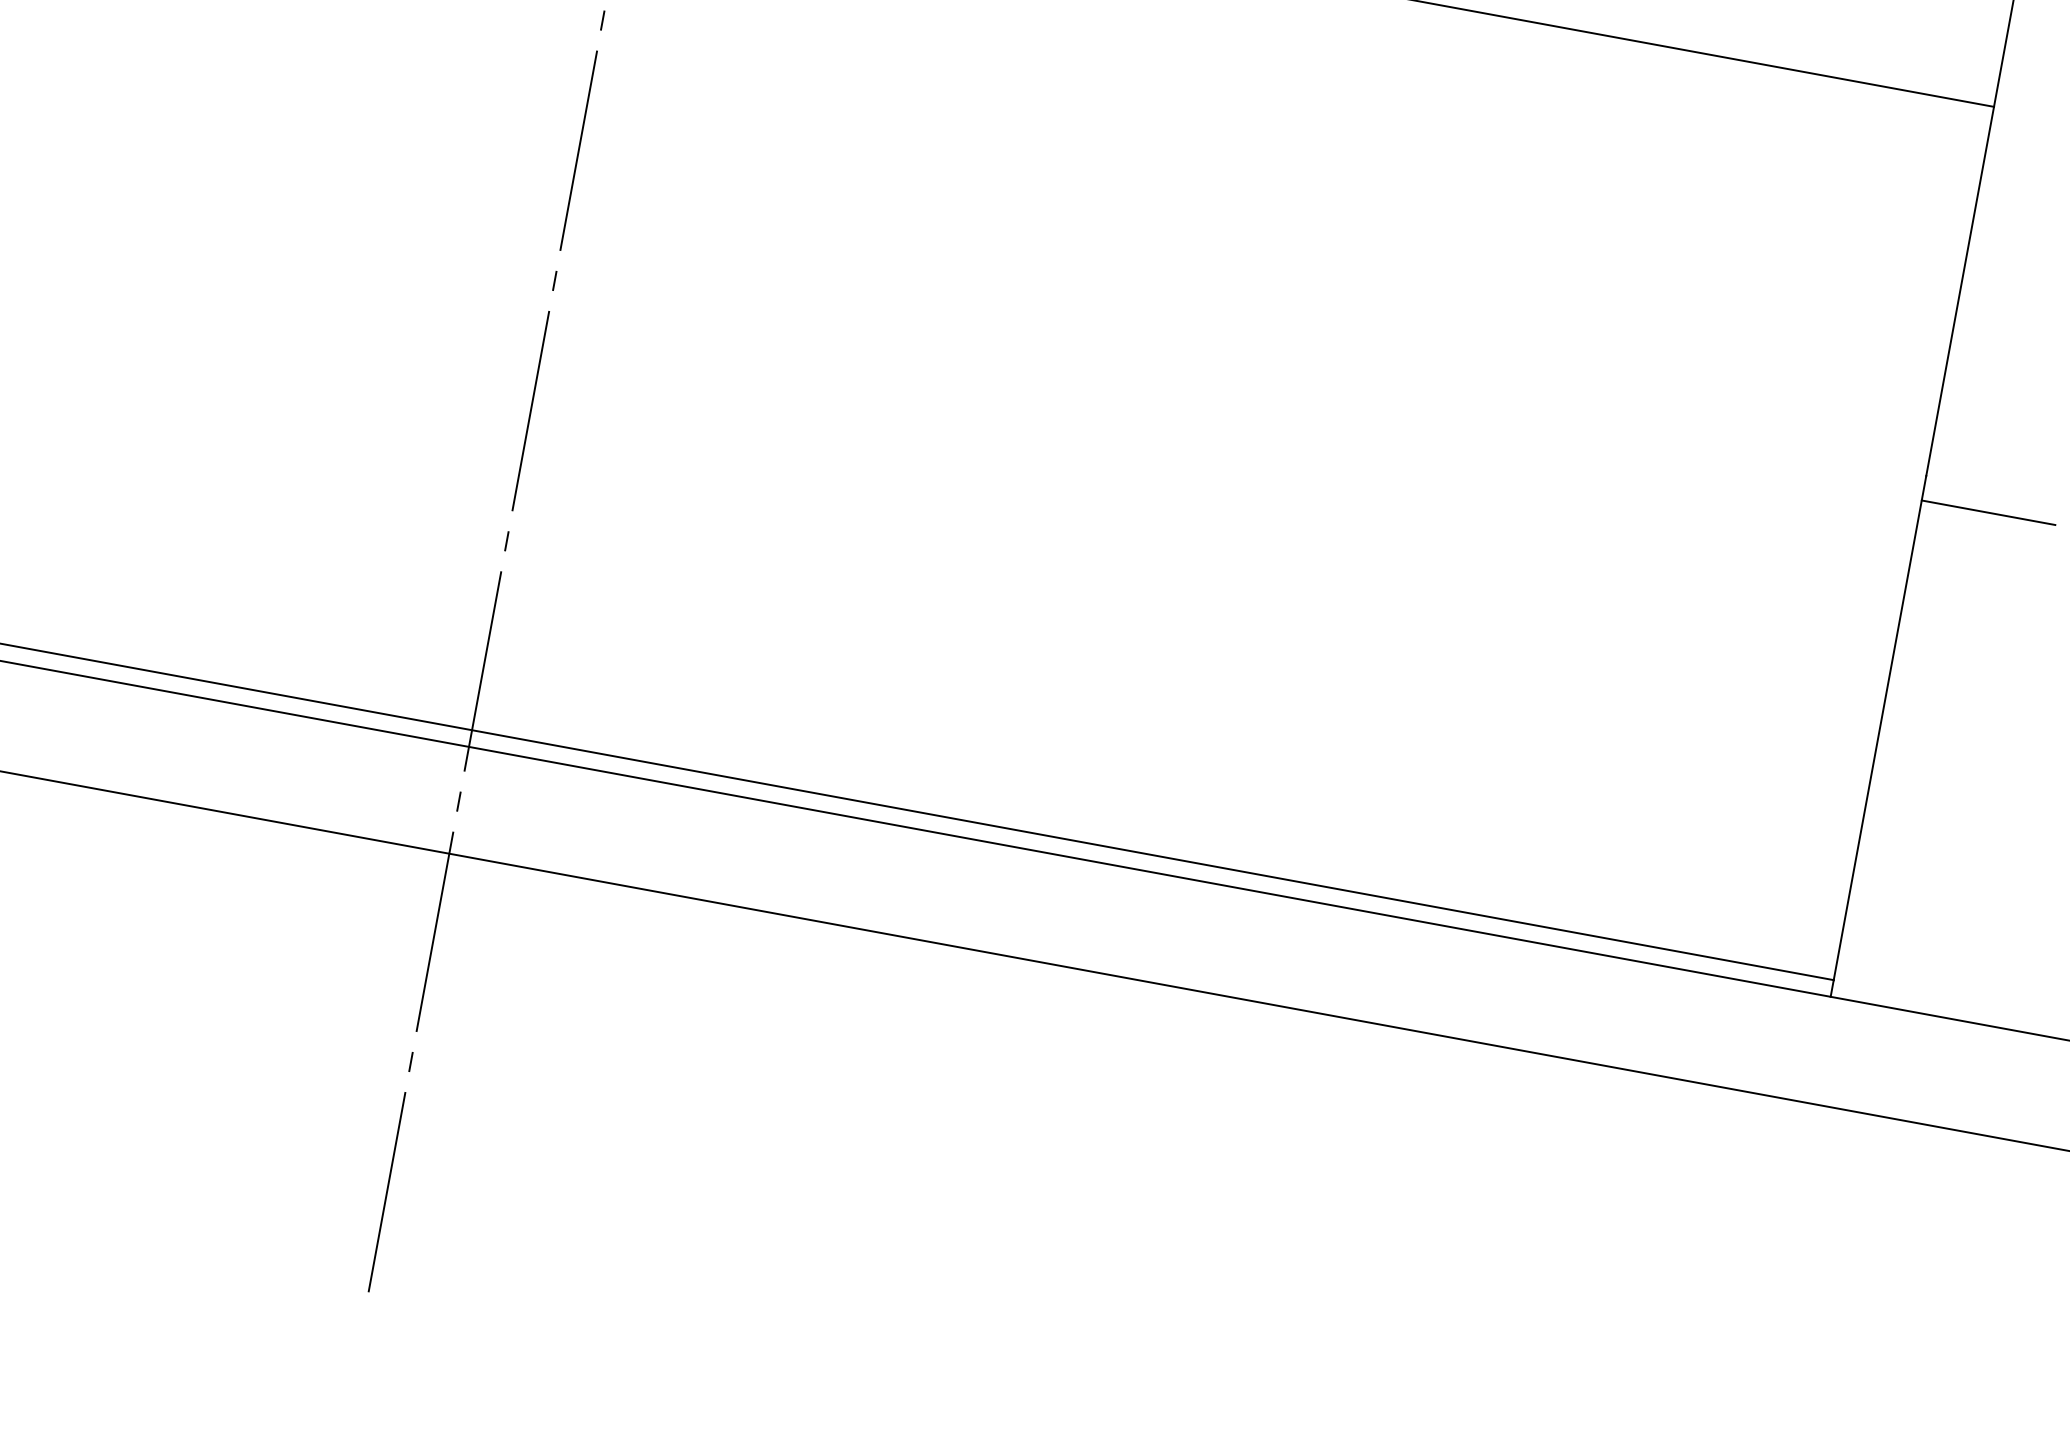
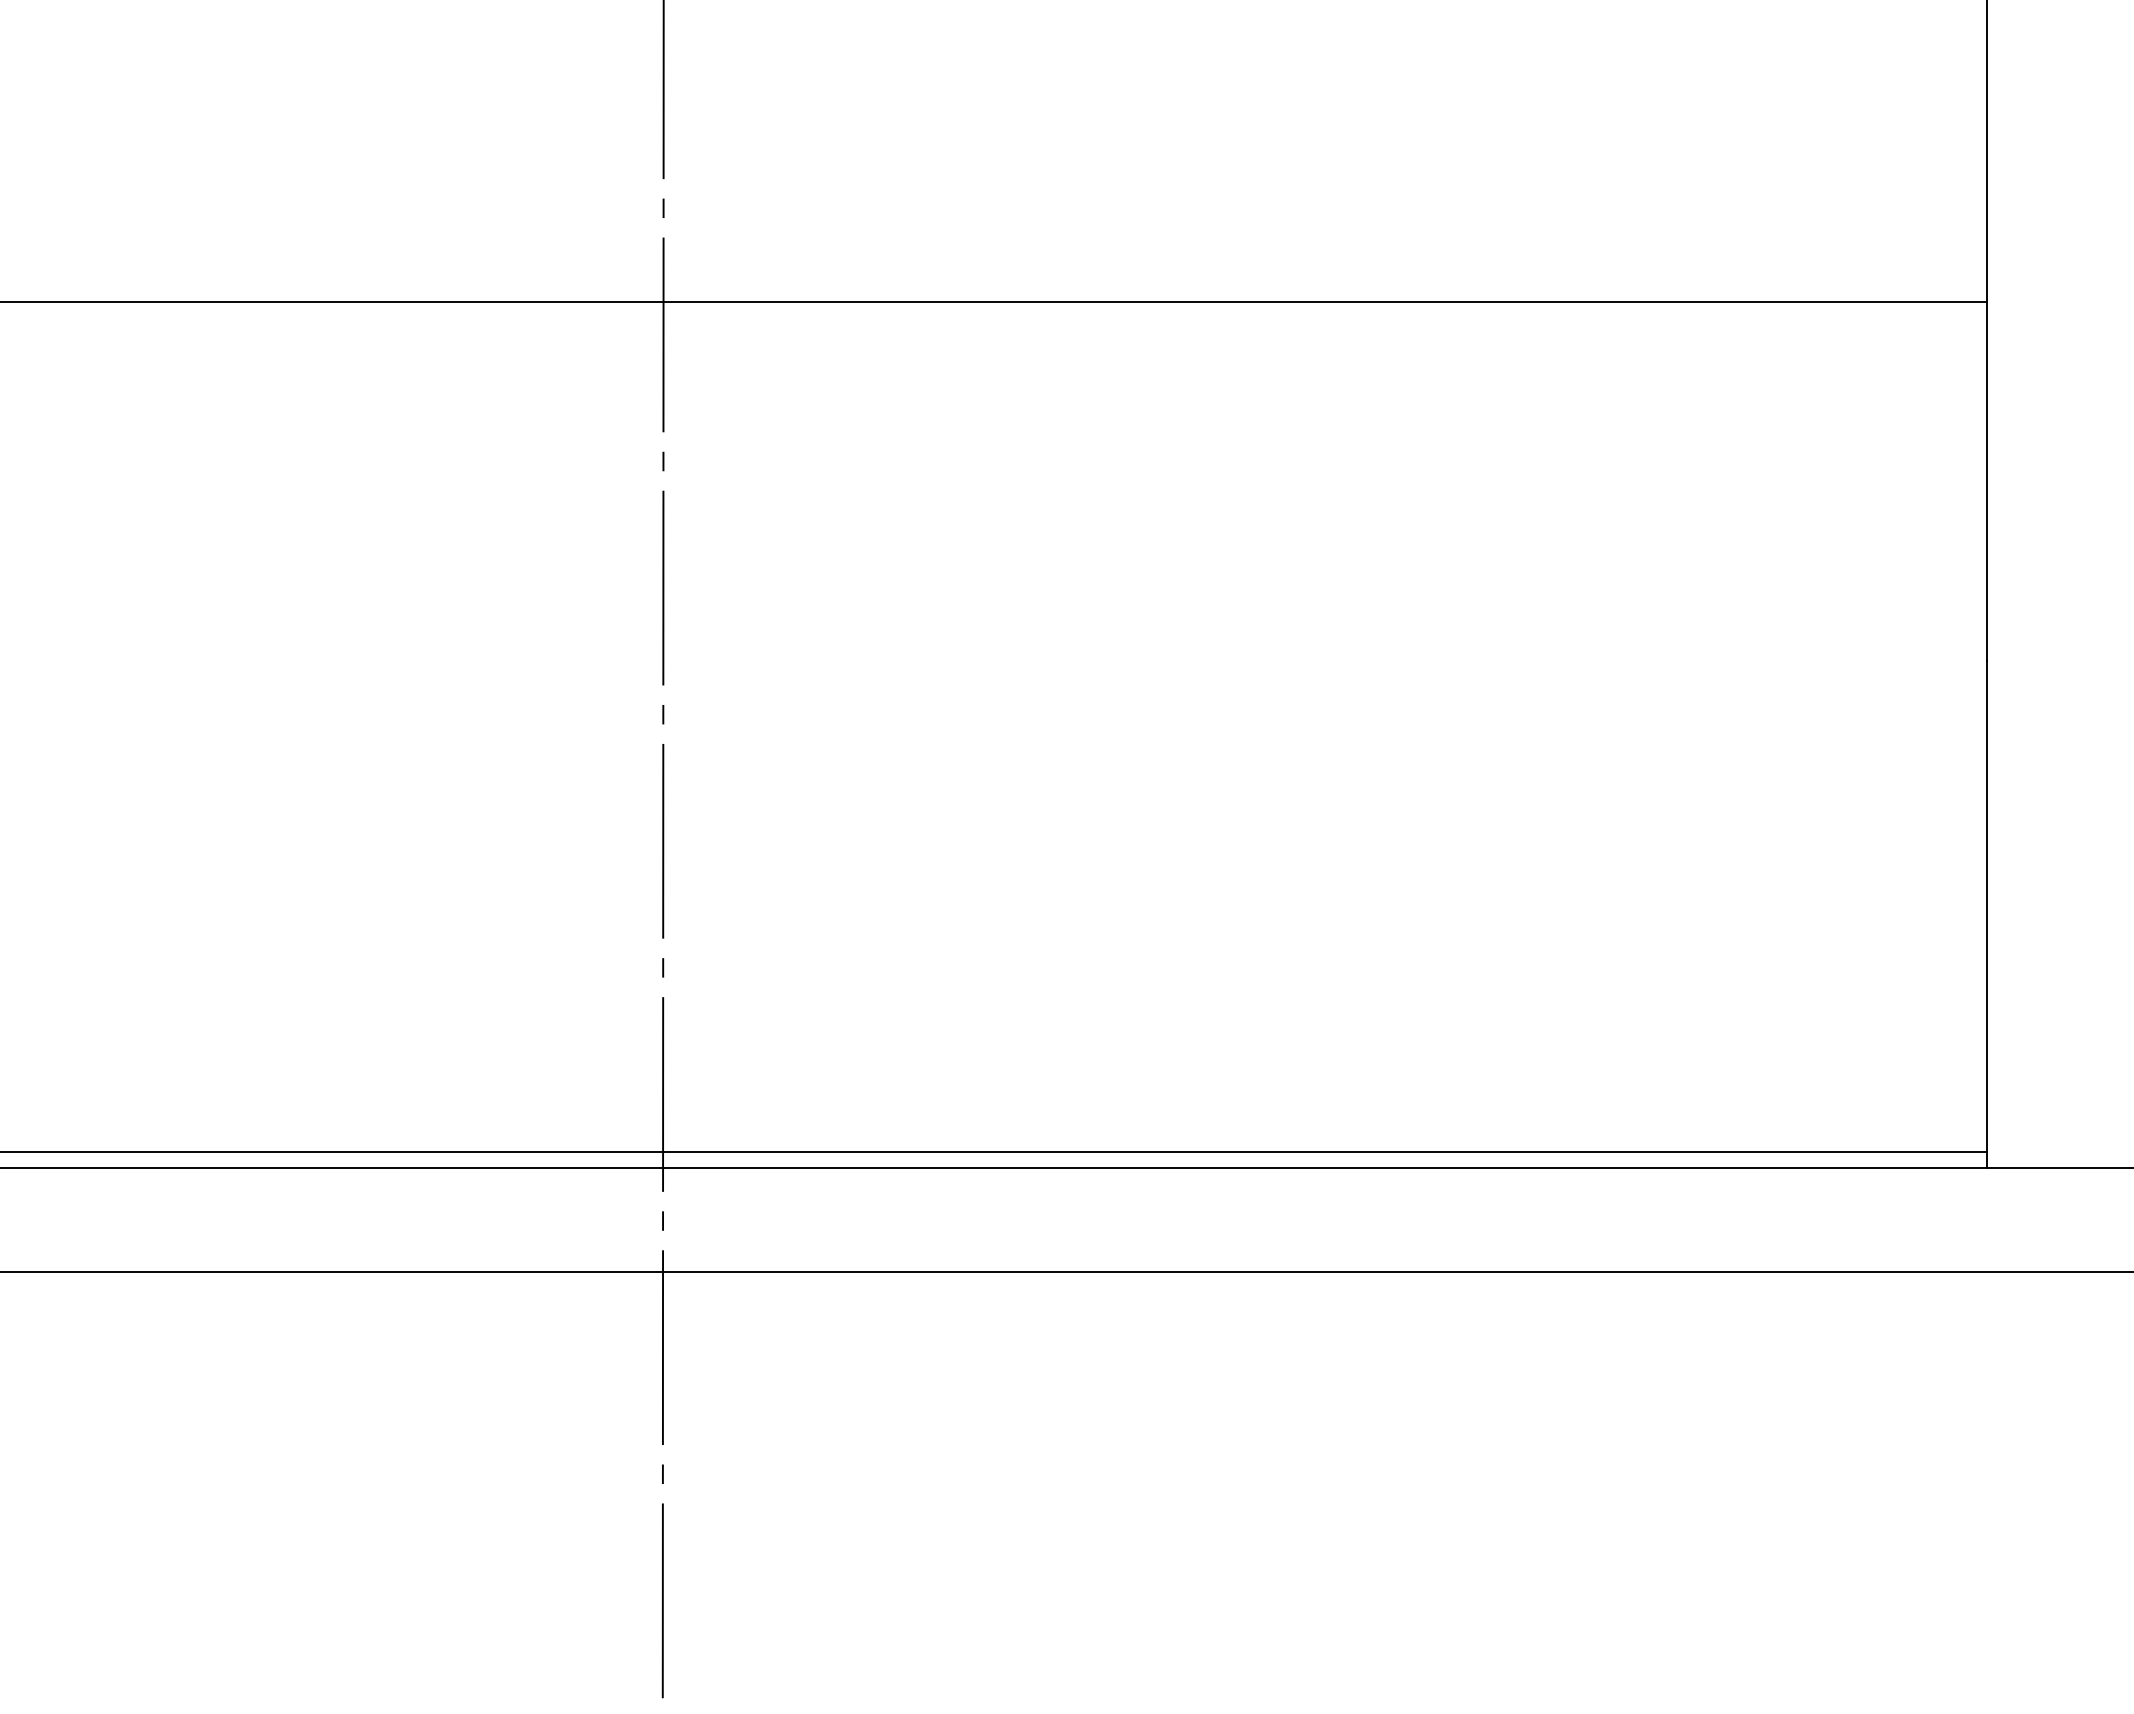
line: (1987, 512) -> (2051, 685), removed

